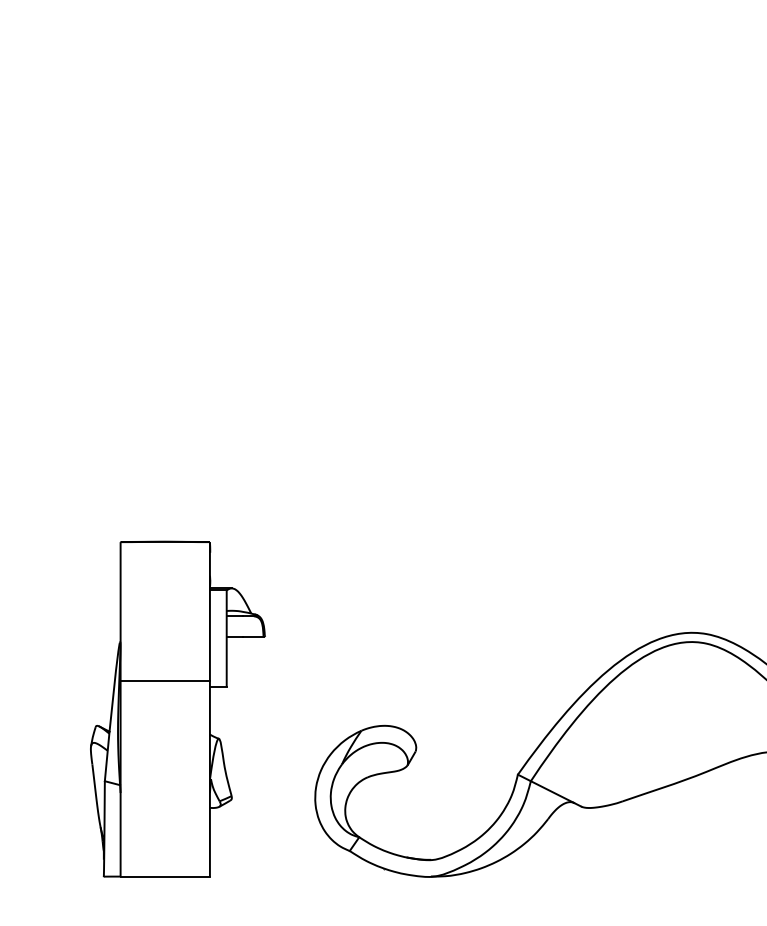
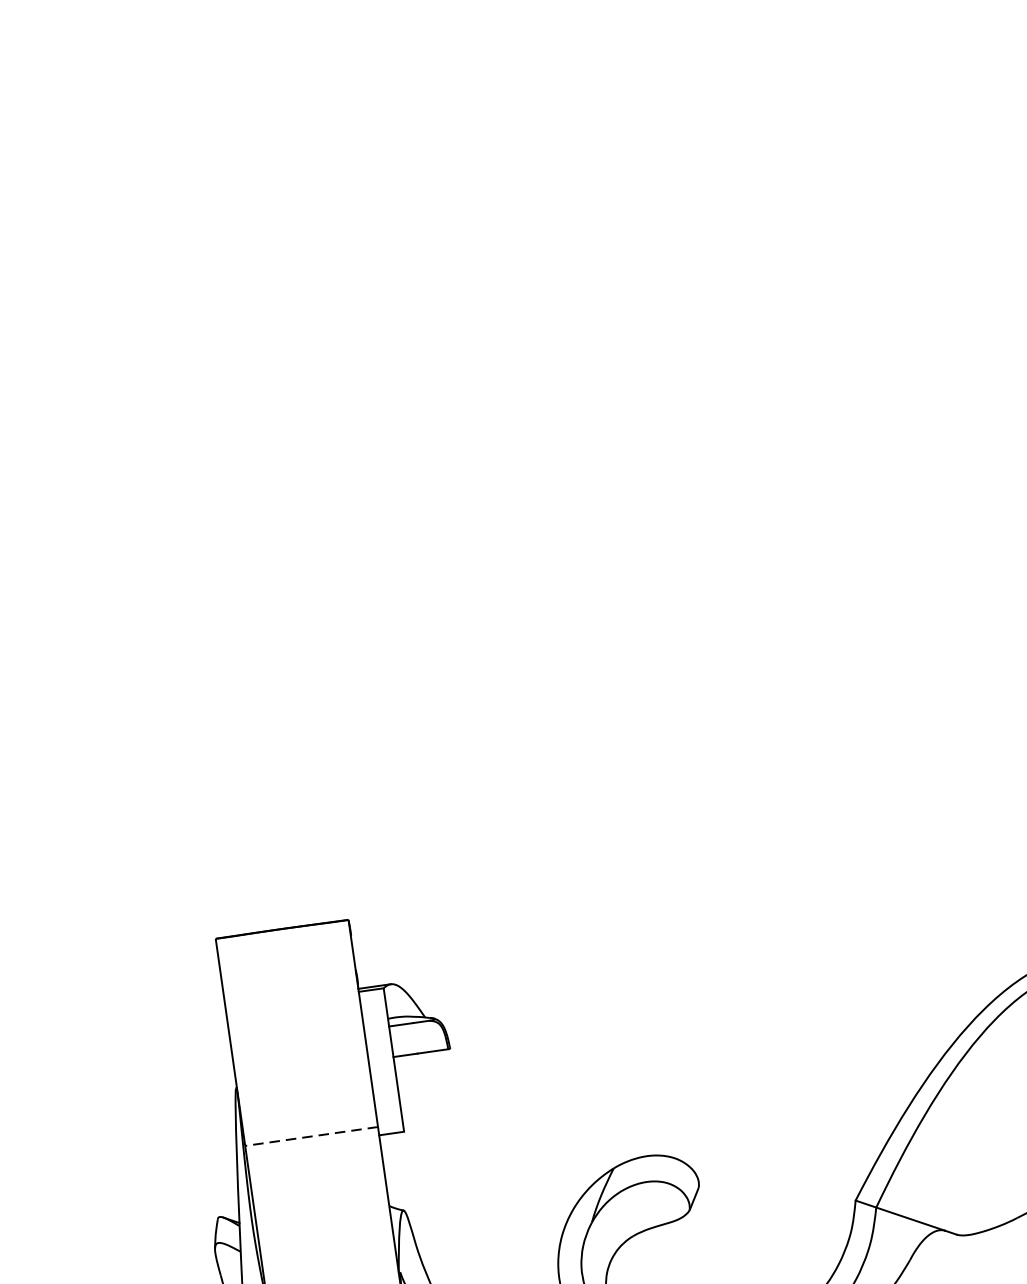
line: (165, 681) -> (311, 1136), solid -> dashed

